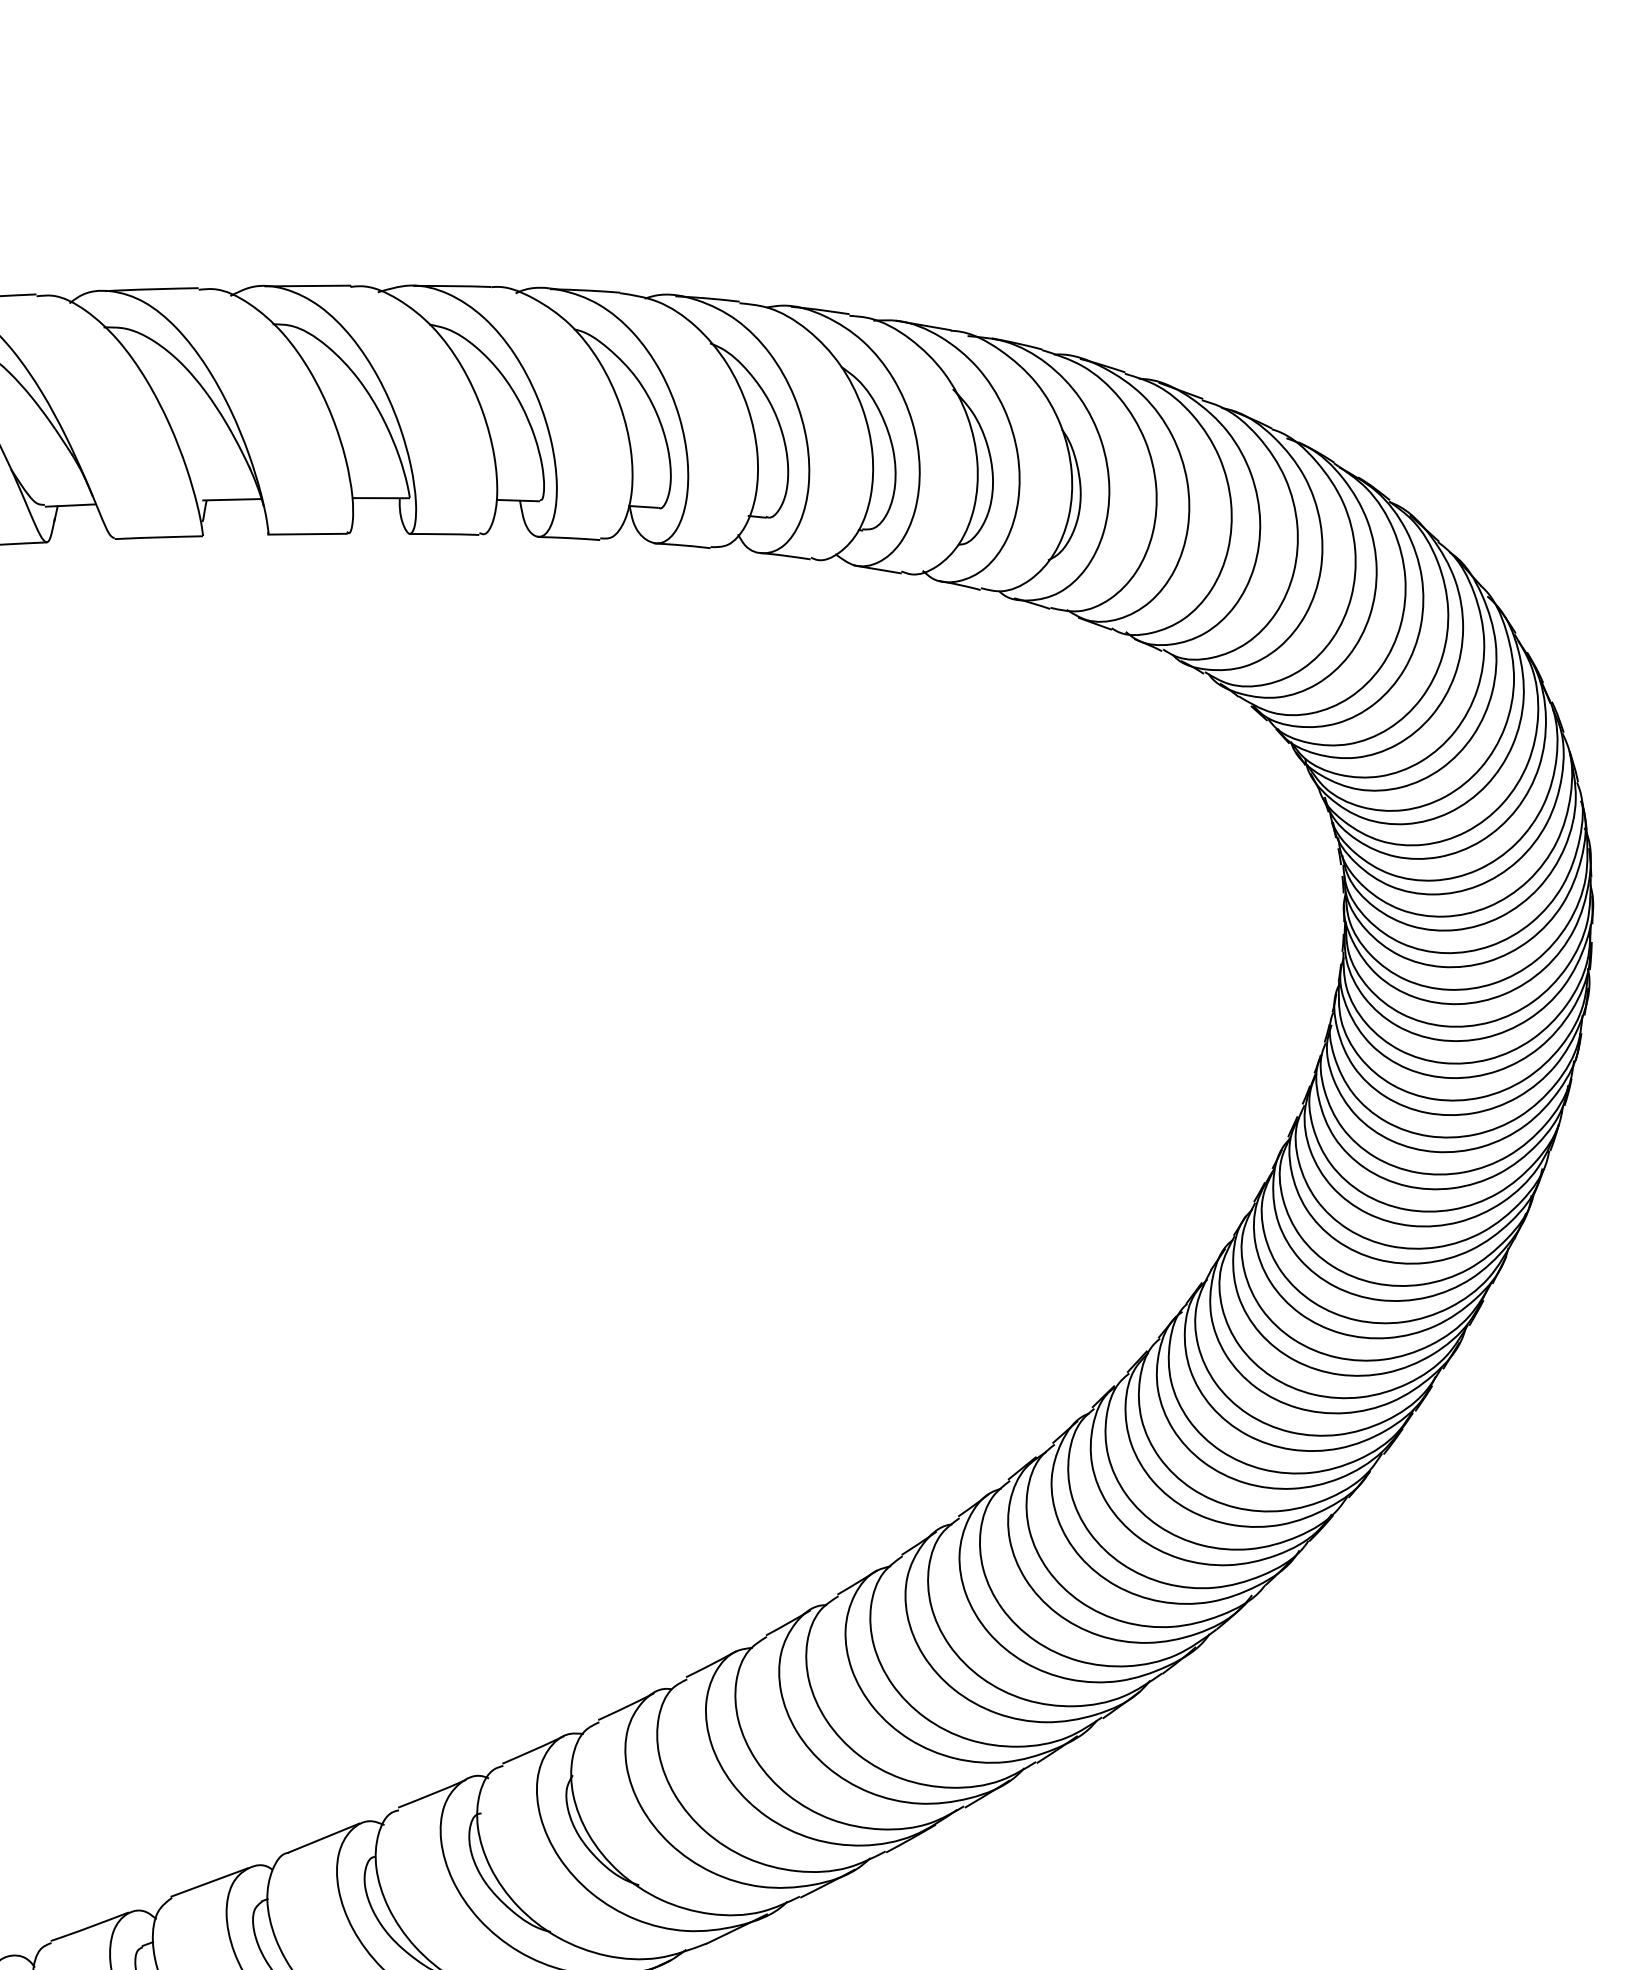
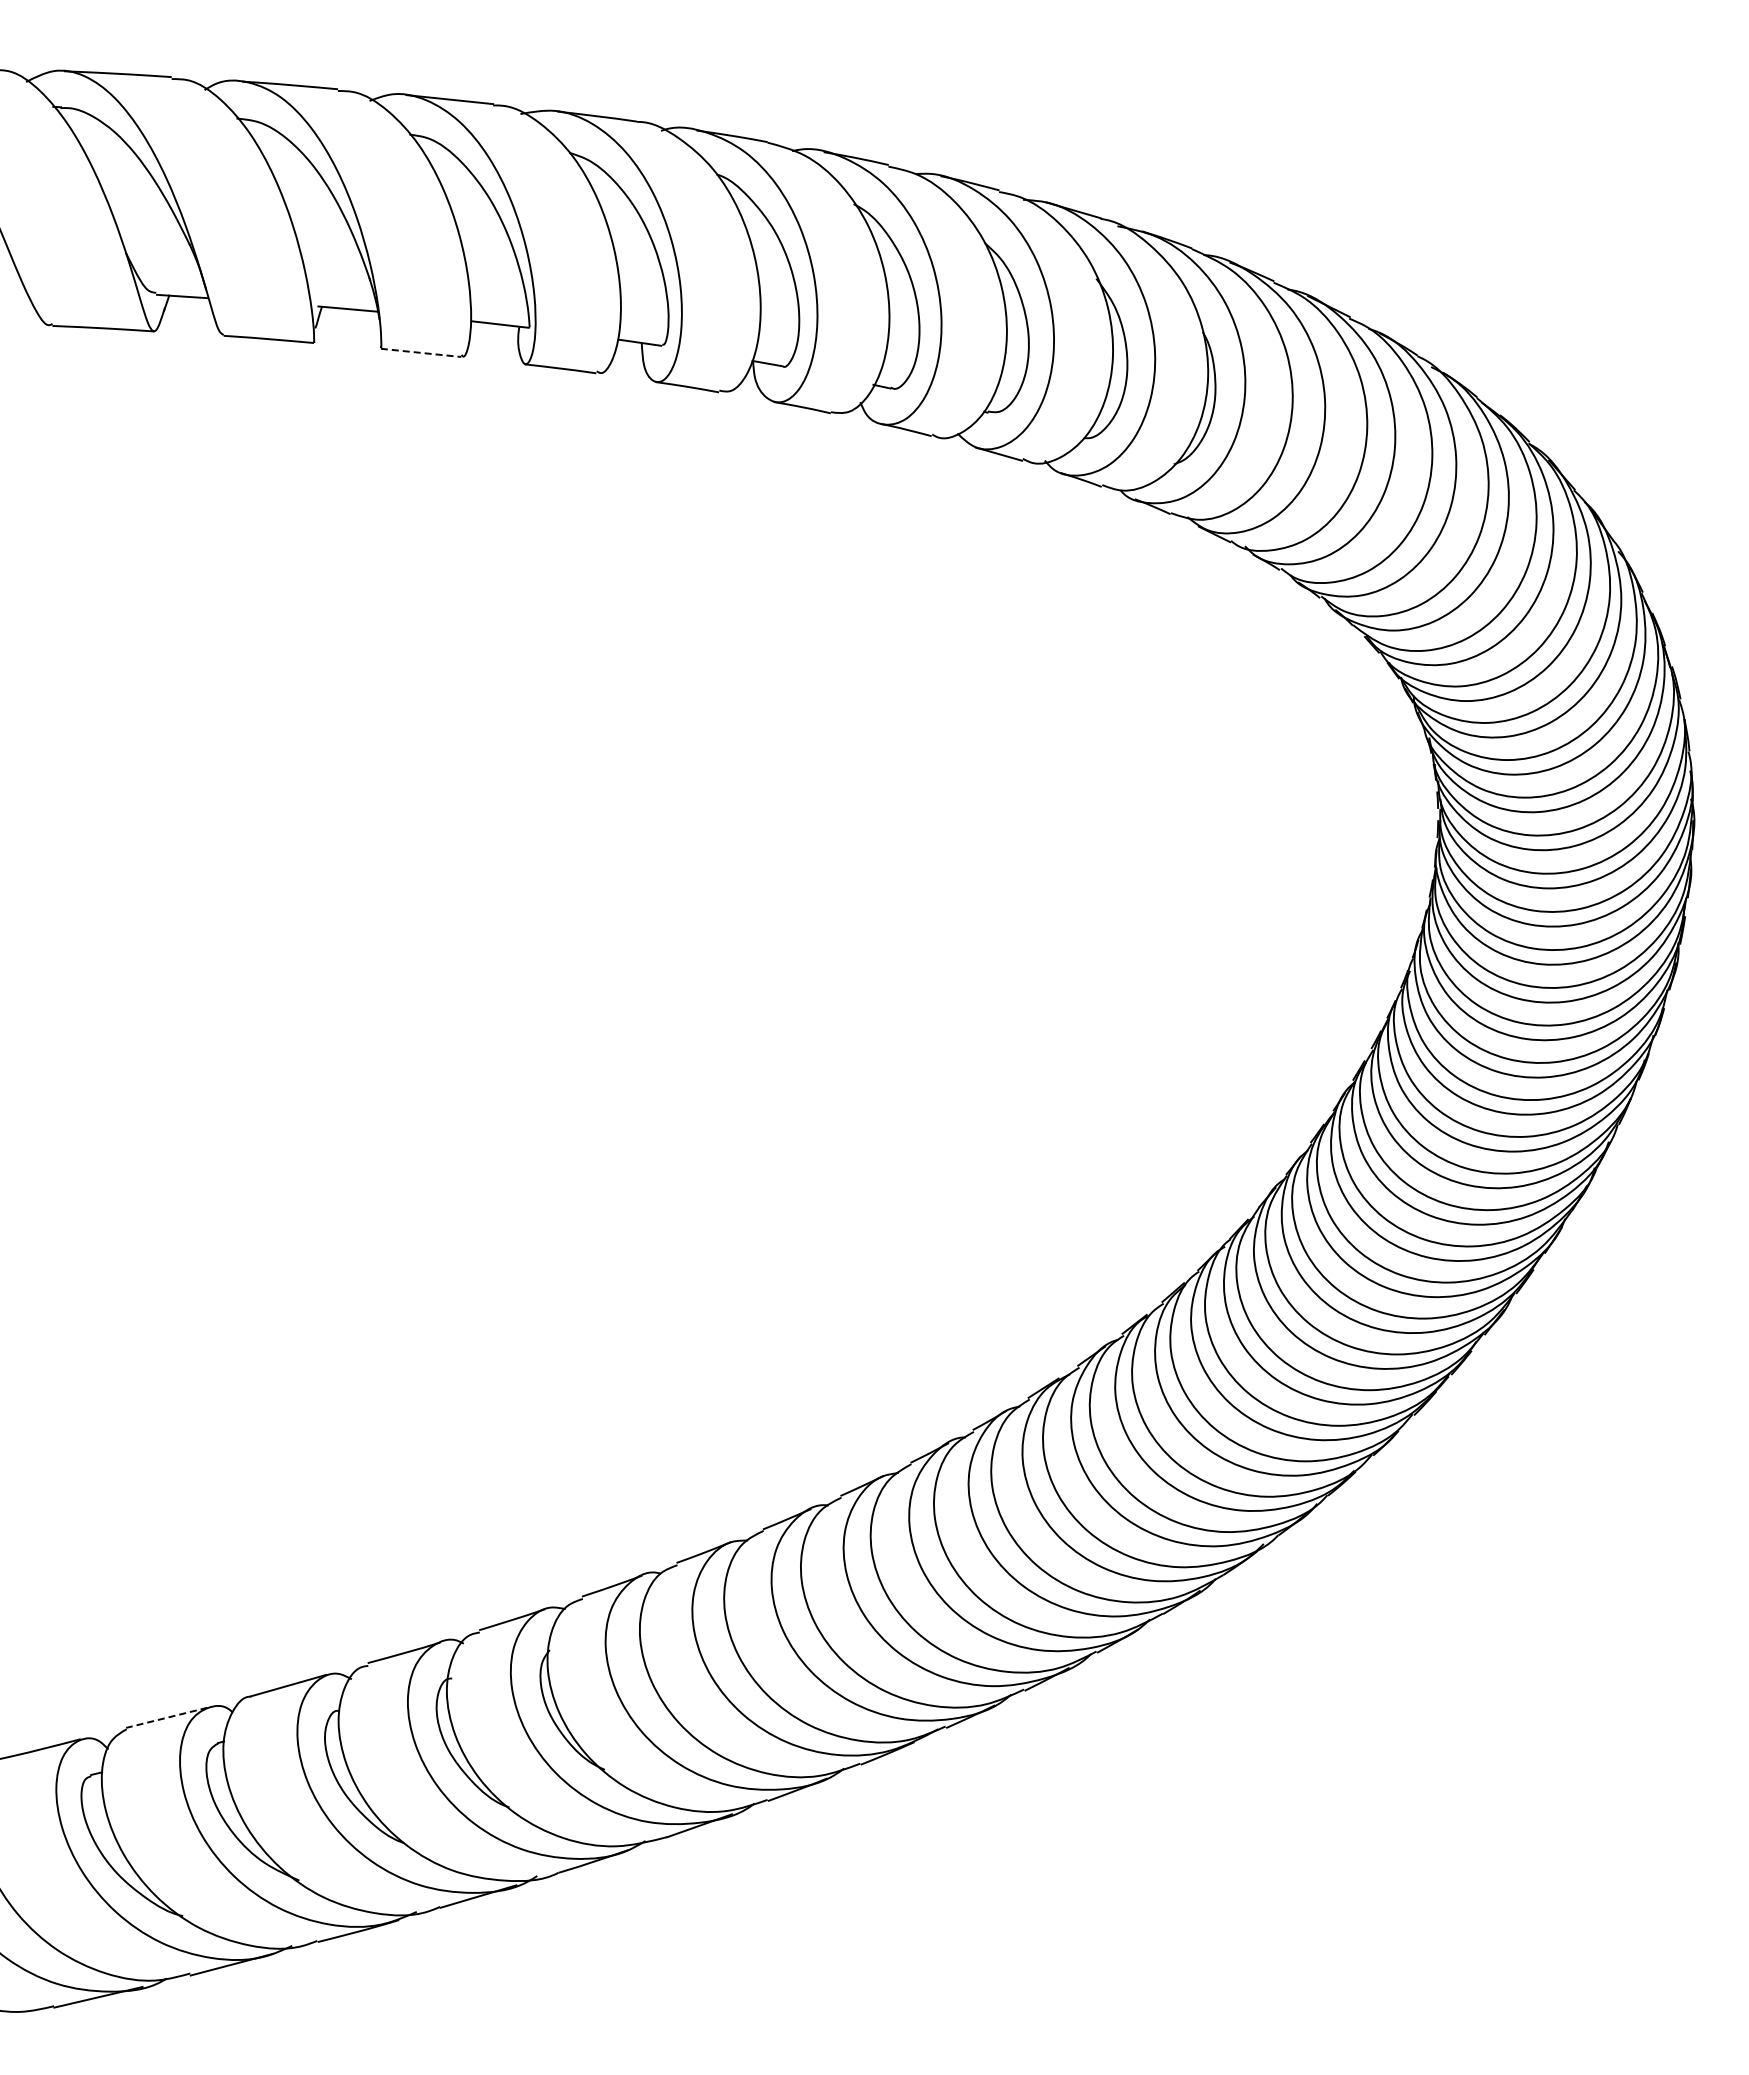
line: (307, 533) -> (421, 352), solid -> dashed
line: (209, 1882) -> (166, 1717), solid -> dashed

